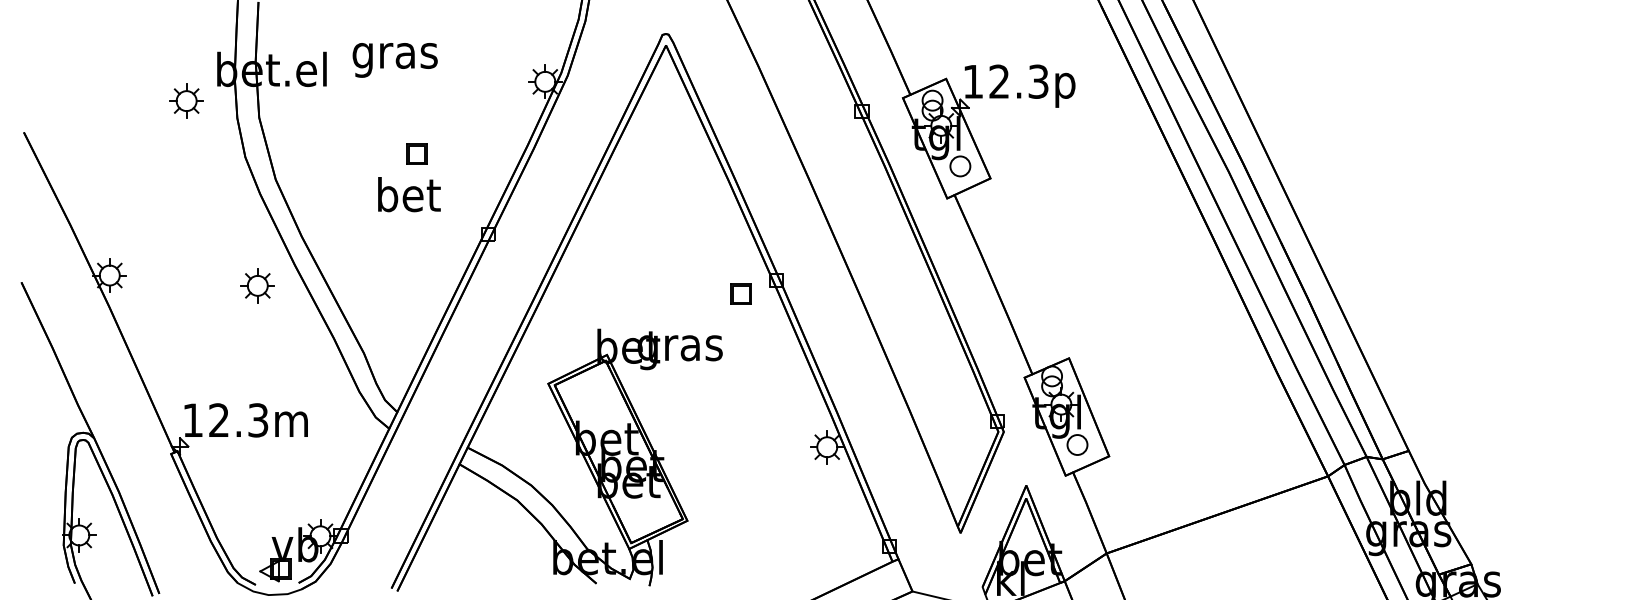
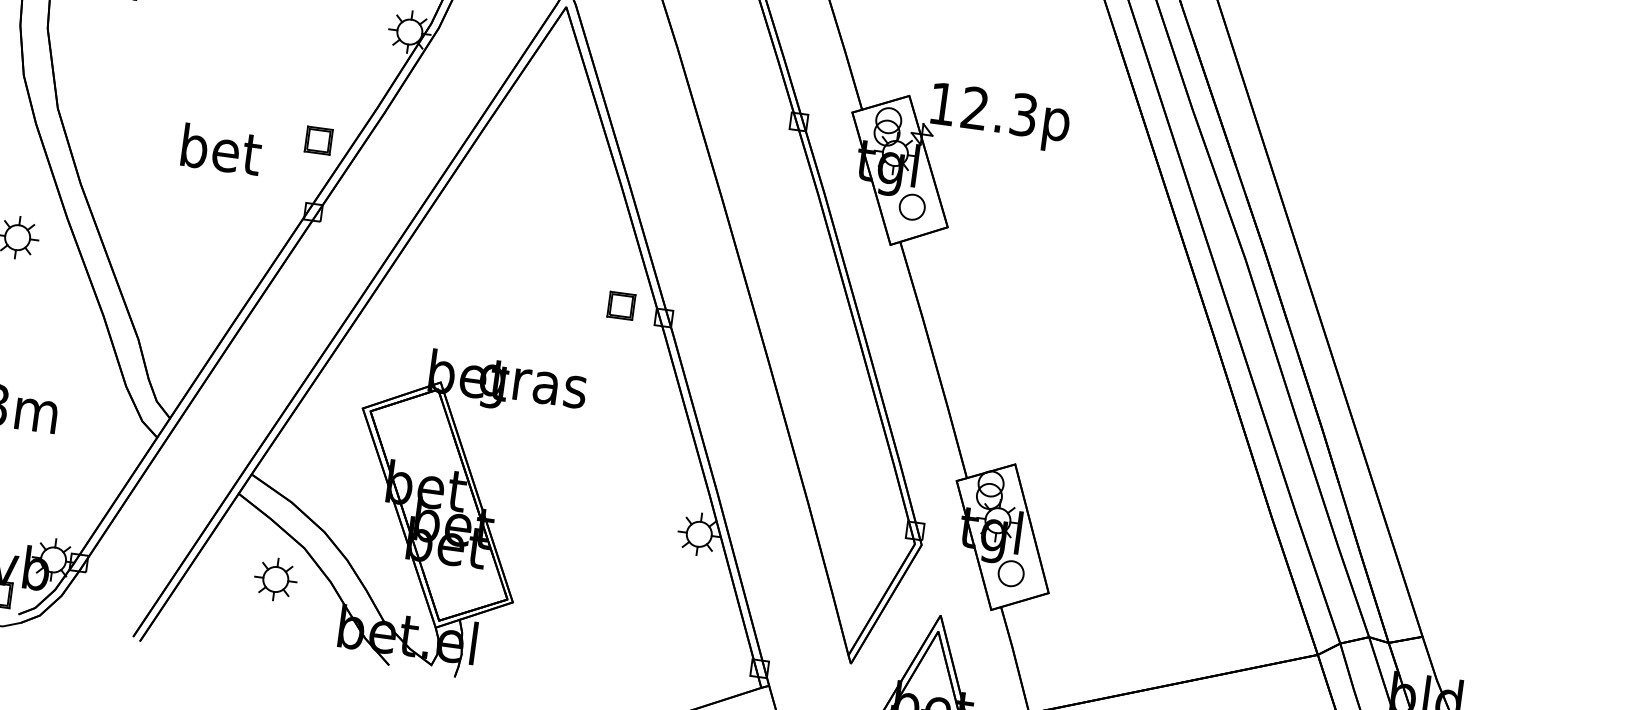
part: (416, 153) -> (318, 139), moved
part: (740, 293) -> (620, 304), moved
part: (497, 527) -> (275, 578), added

